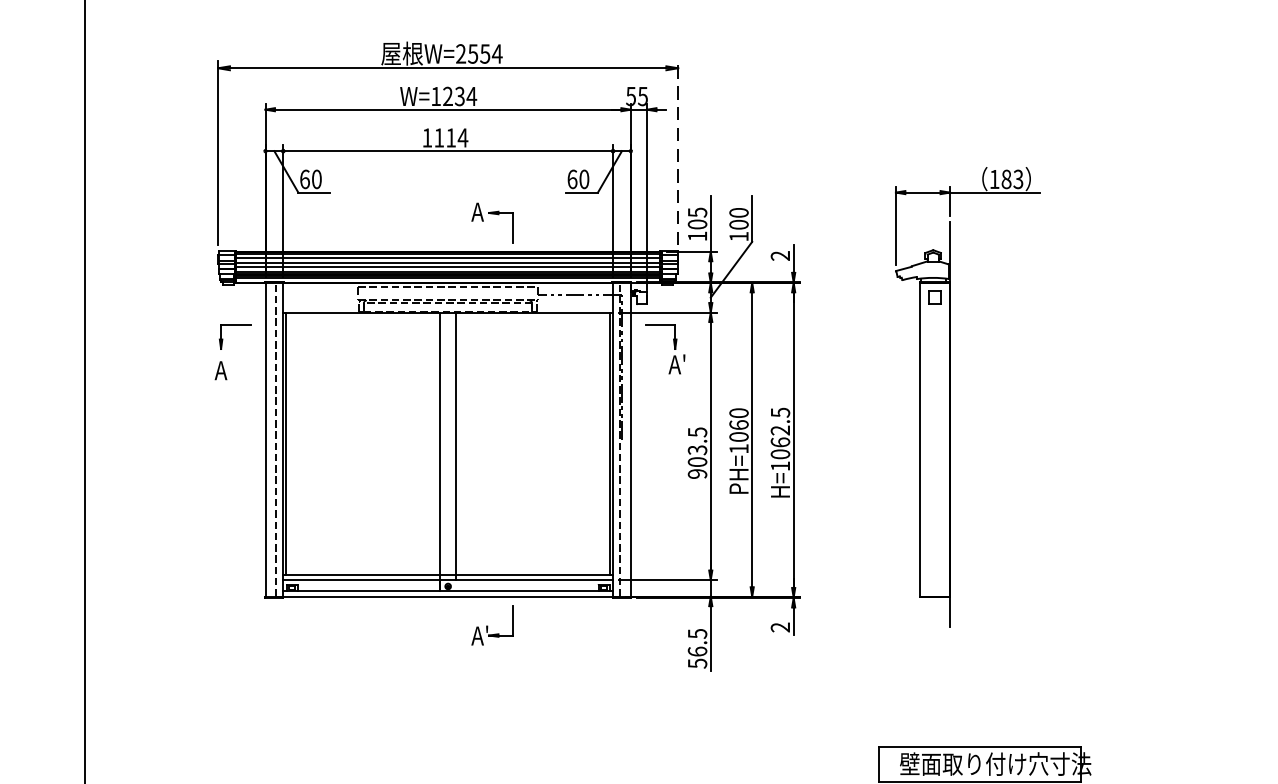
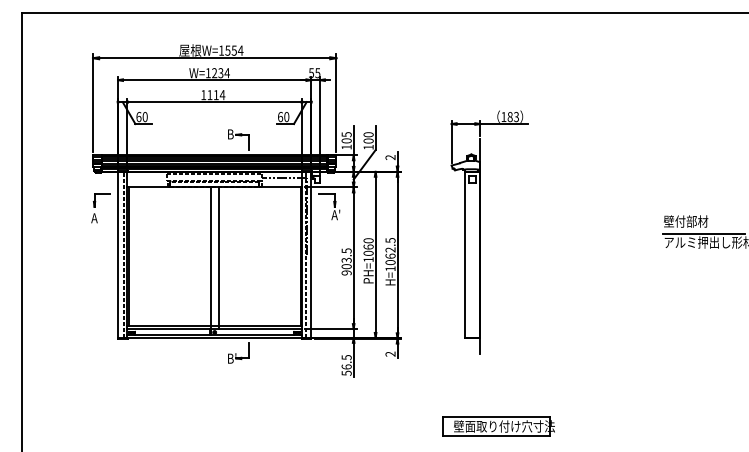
text: (460, 53) -> (221, 50), W=2554 -> W=1554
line: (678, 153) -> (336, 103), dashed -> solid
text: (478, 212) -> (230, 134), A -> B
text: (479, 635) -> (231, 358), A' -> B'

